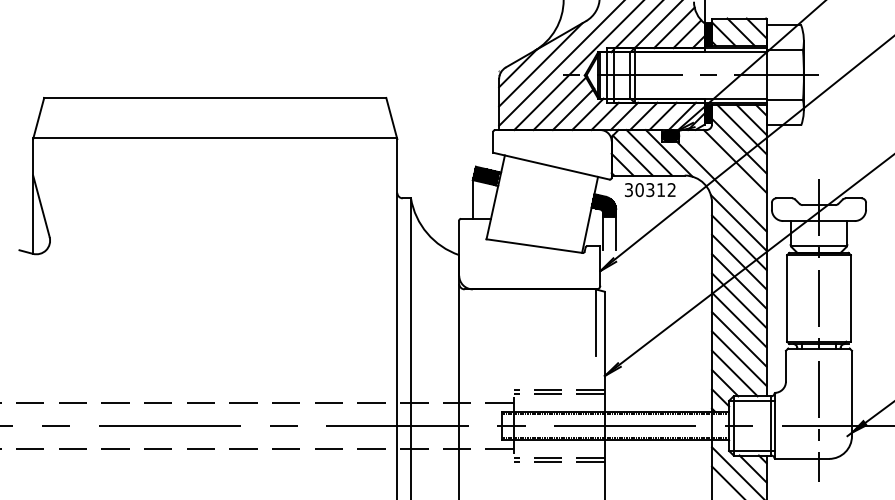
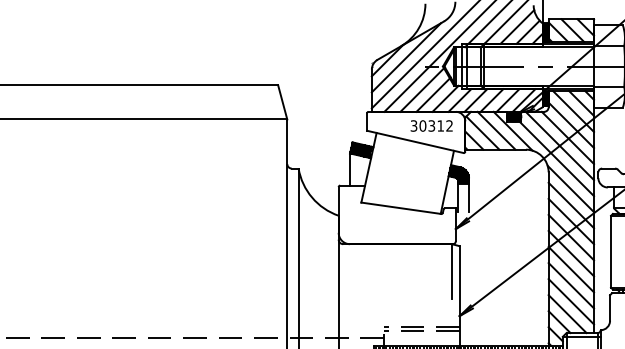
line: (725, 171) -> (559, 146), added
text: (650, 190) -> (431, 126), moved

